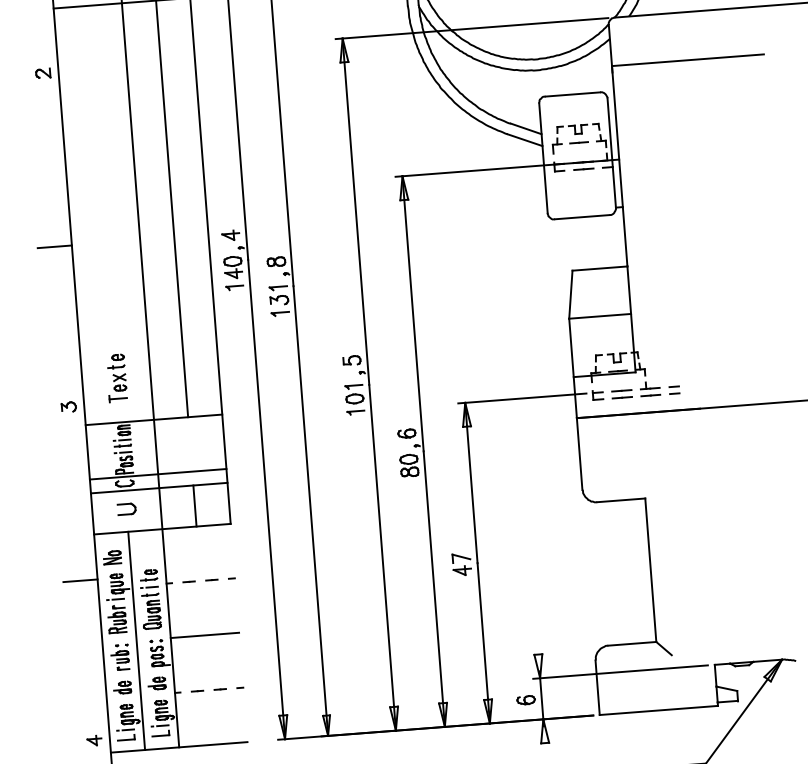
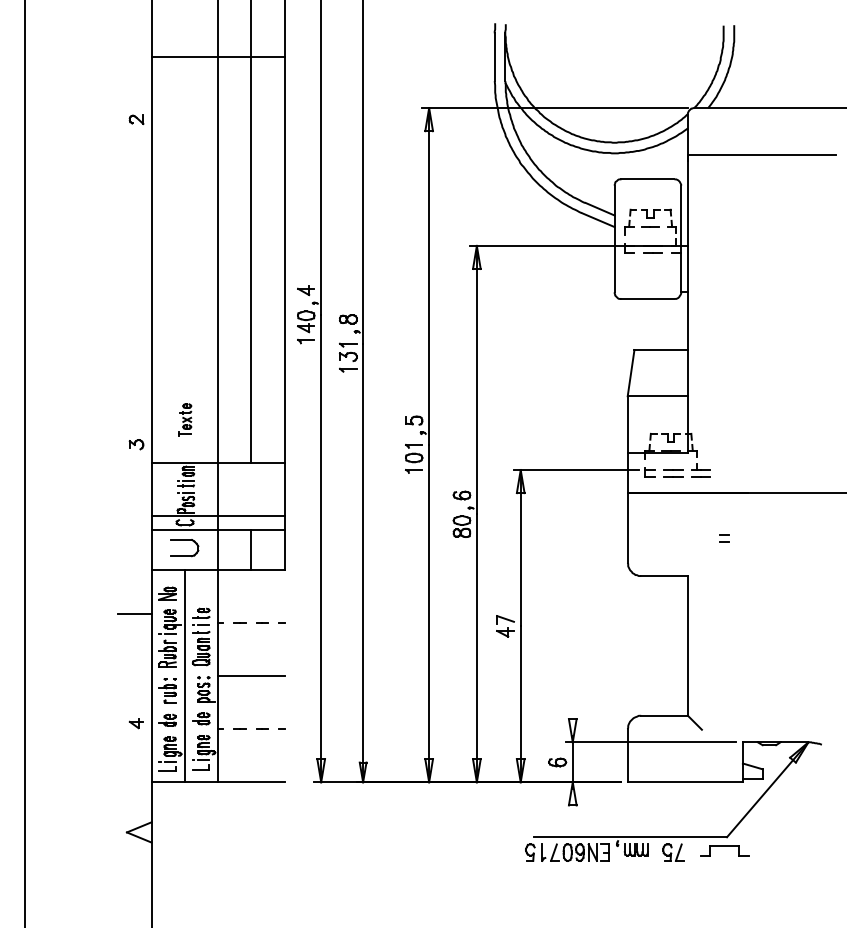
line: (54, 247) -> (134, 288), removed
part: (117, 377) -> (185, 419), size x0.7
part: (674, 390) -> (724, 538), moved
part: (127, 508) -> (185, 547), size x1.6
part: (94, 740) -> (136, 723), moved

